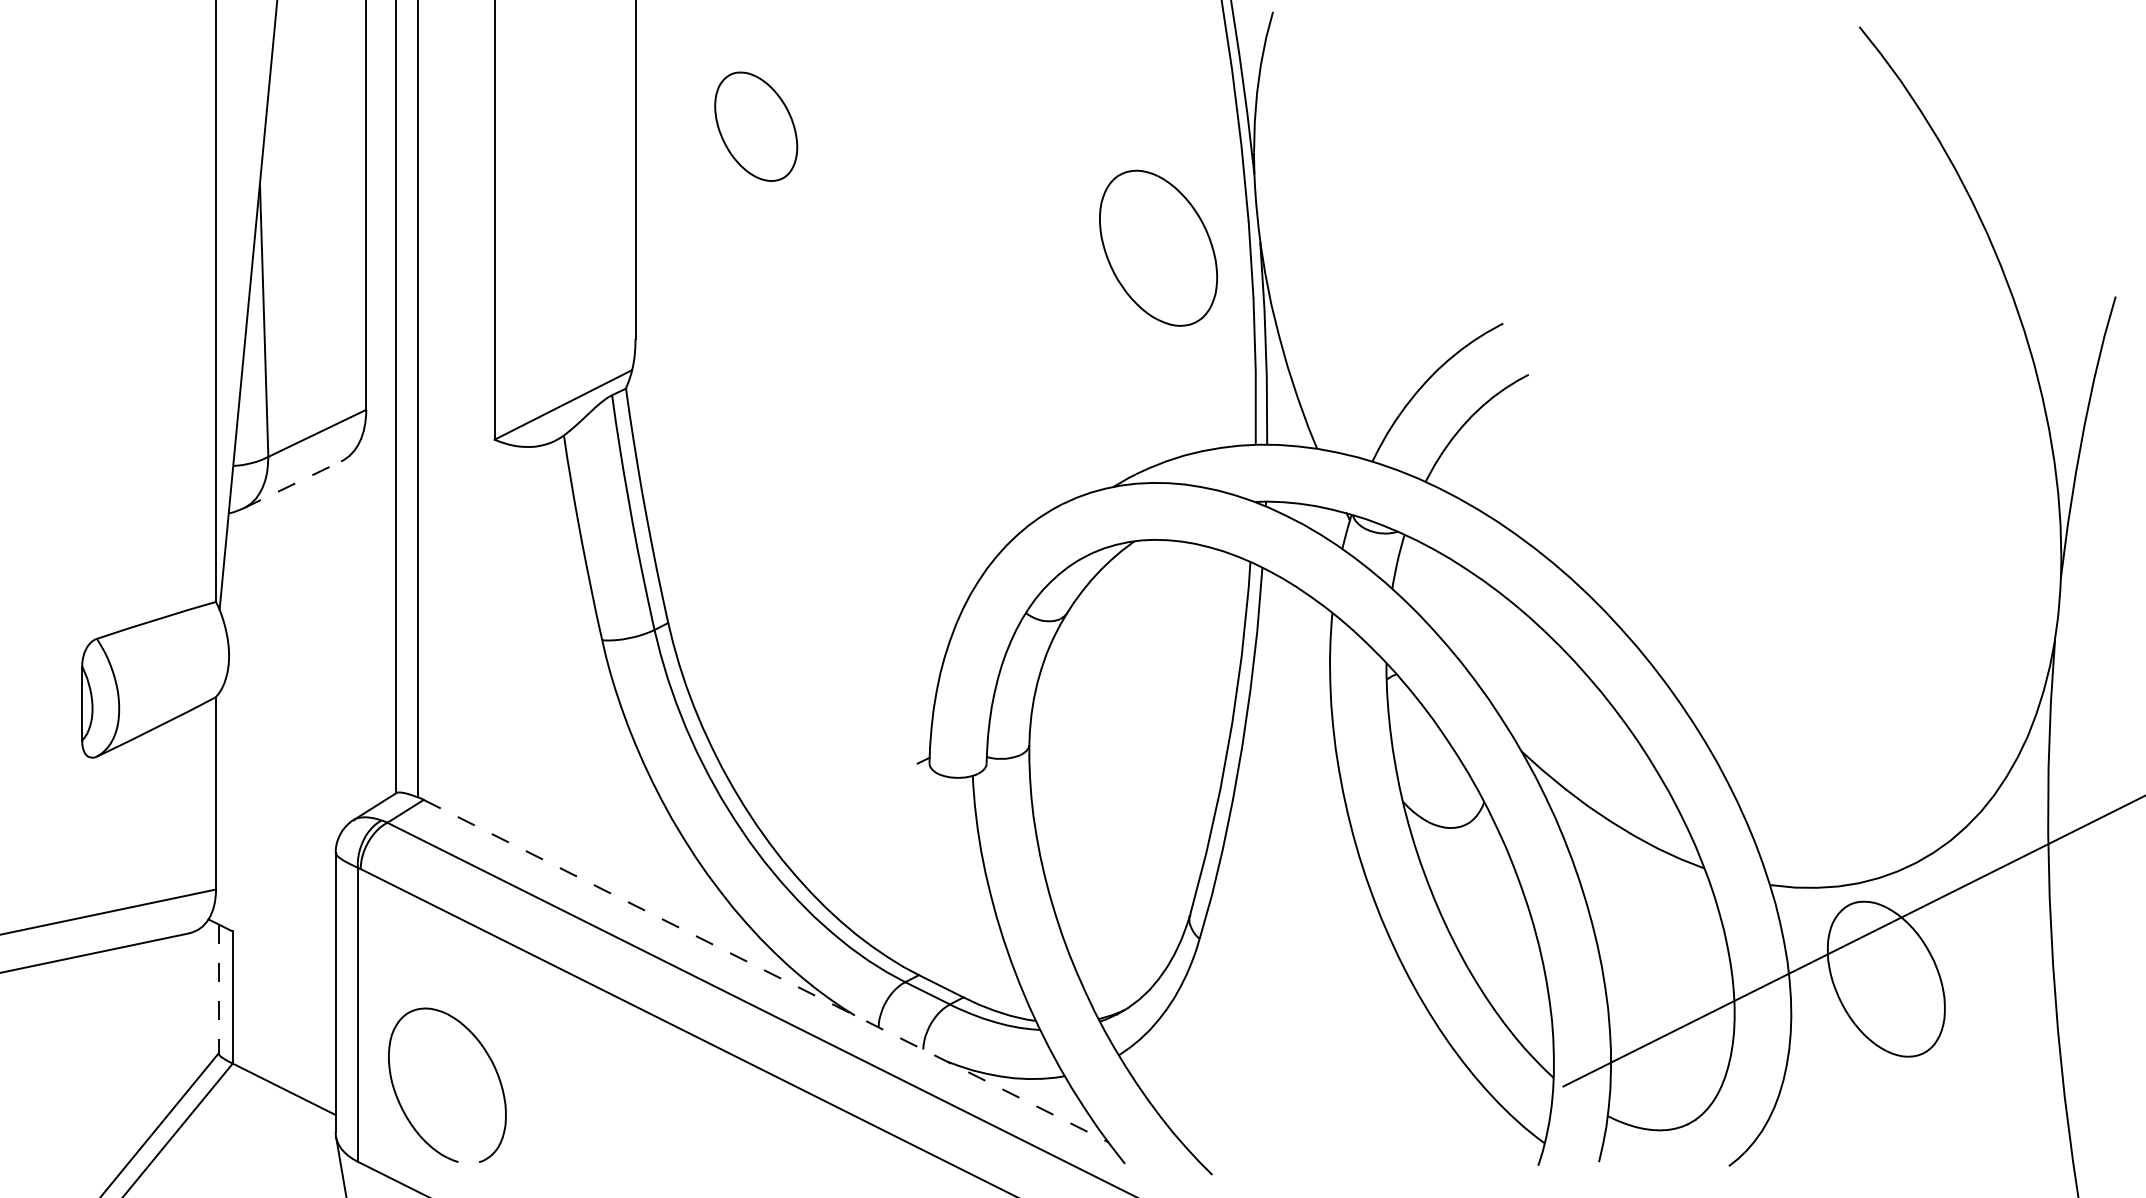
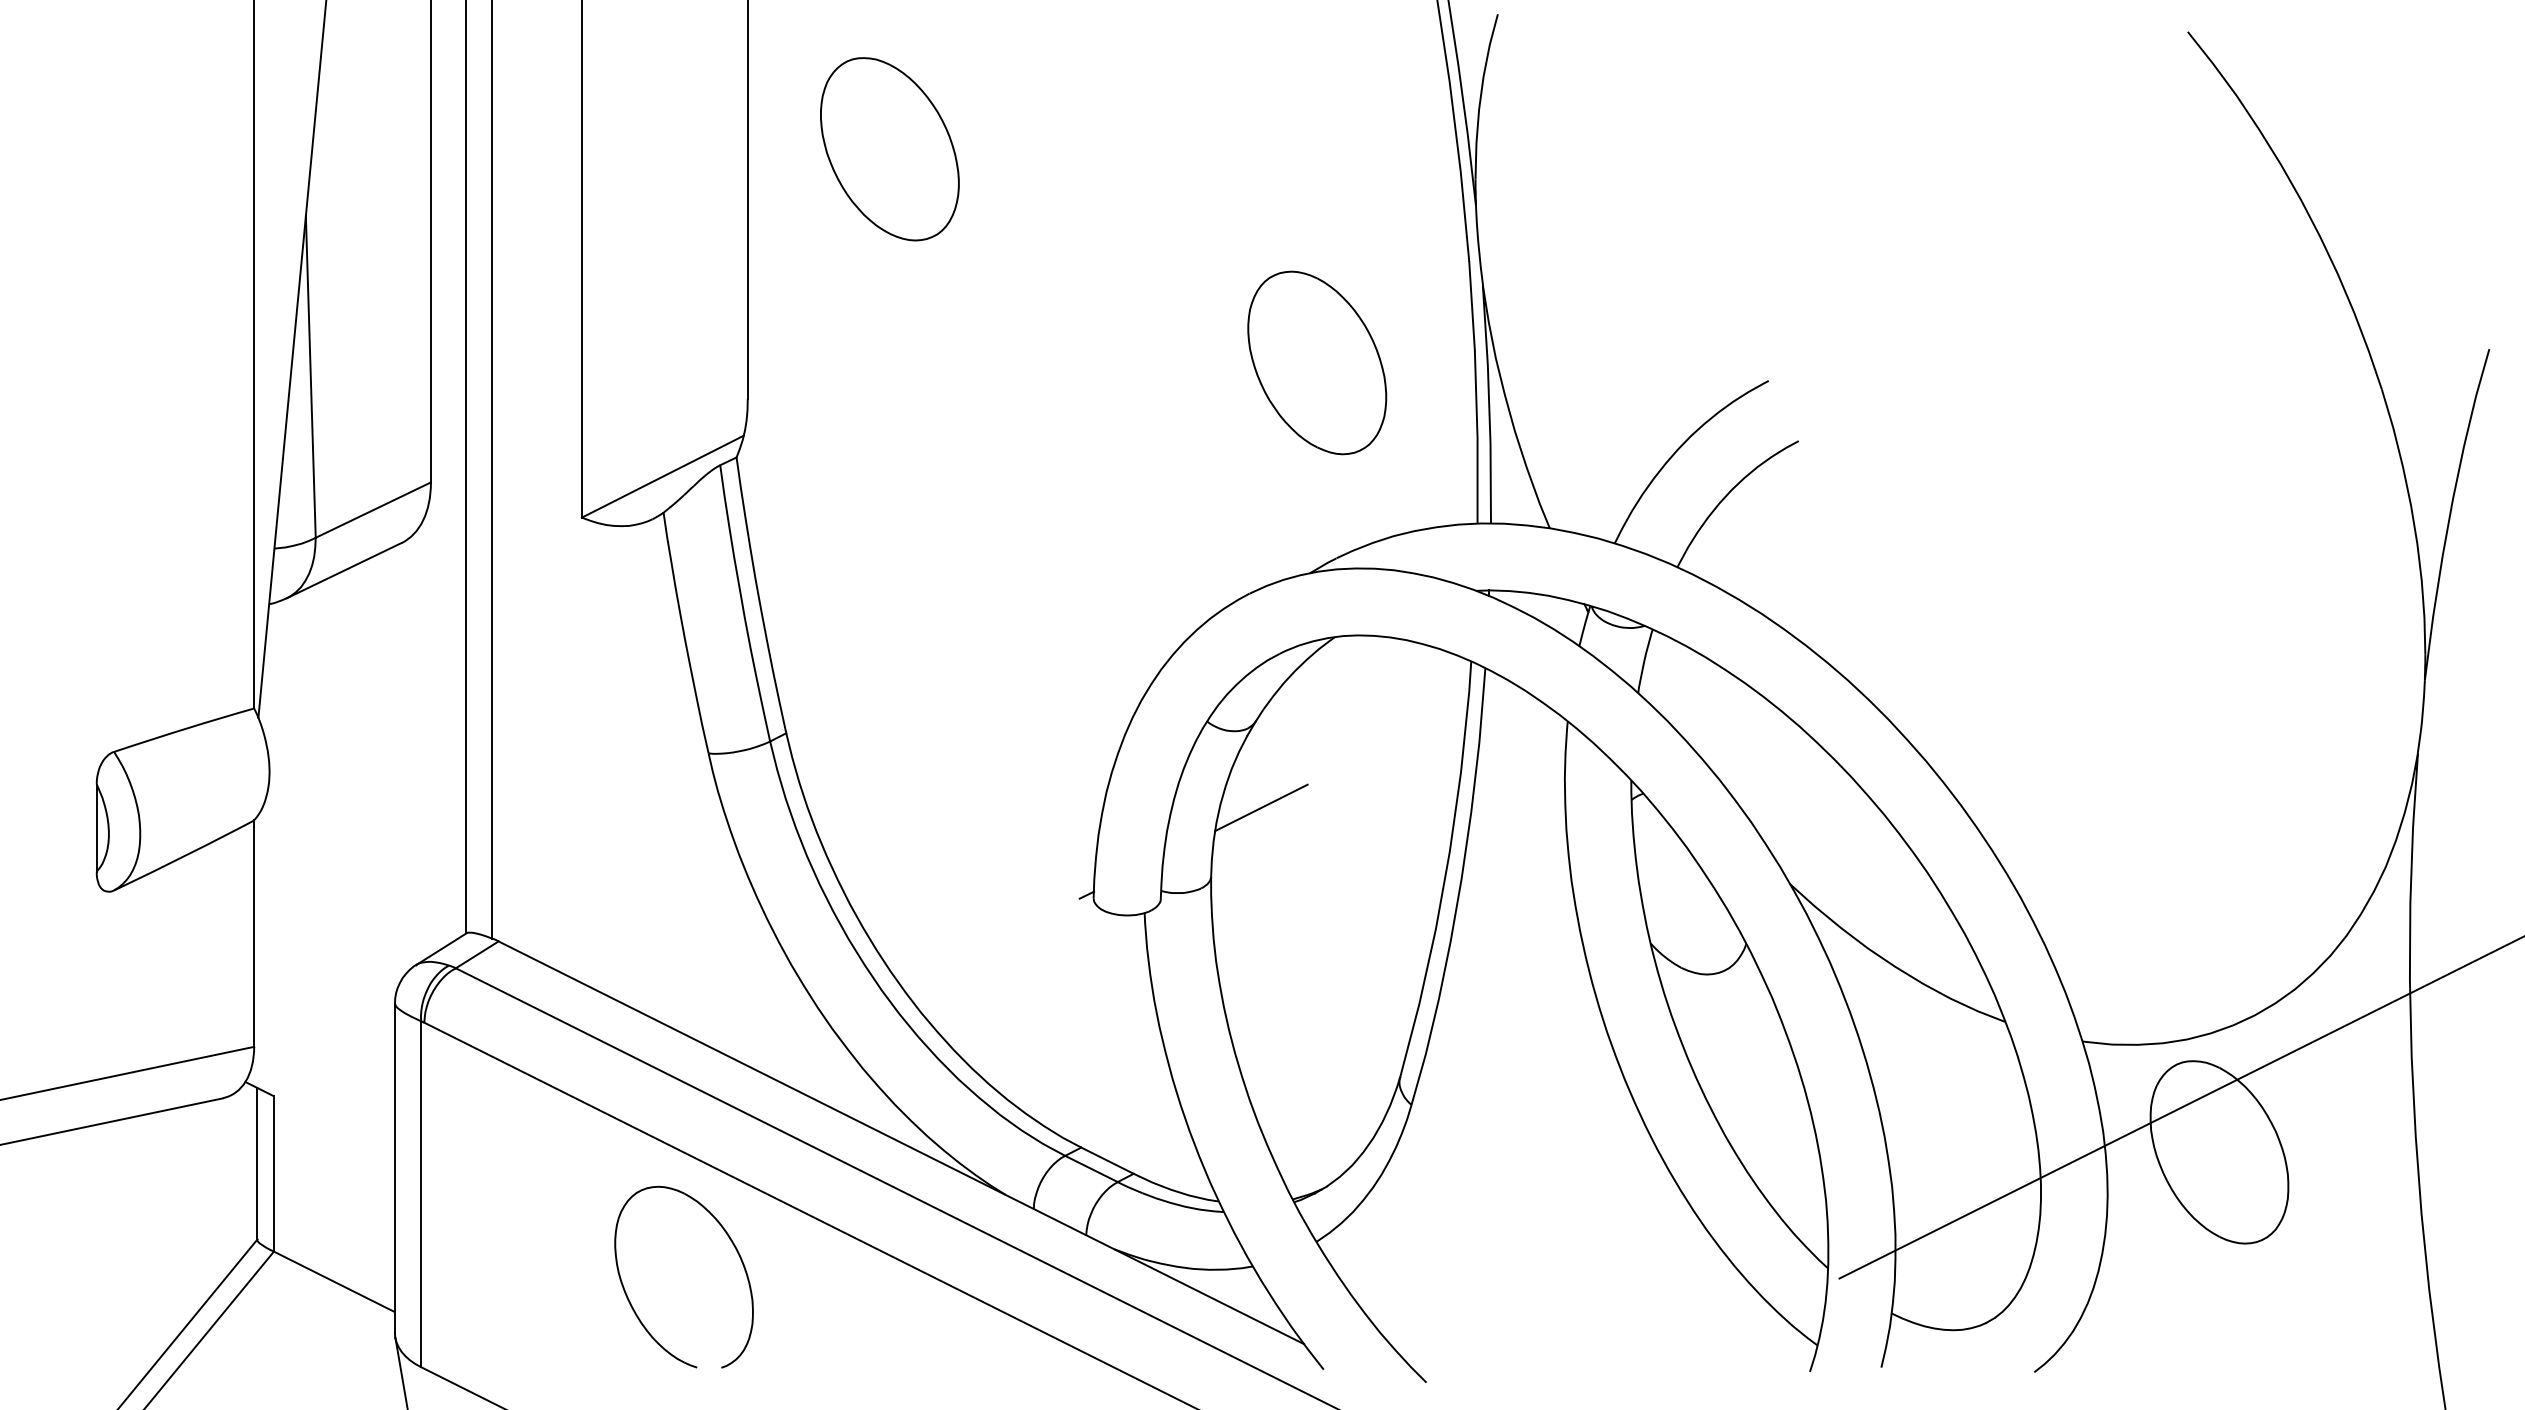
part: (755, 126) -> (888, 149), size x1.43
part: (1158, 247) -> (1317, 362), moved
line: (292, 484) -> (344, 570), dashed -> solid
line: (1071, 686) -> (1260, 807), added
line: (766, 971) -> (901, 1143), dashed -> solid
line: (218, 989) -> (257, 1164), dashed -> solid
part: (491, 1063) -> (735, 1251), moved

